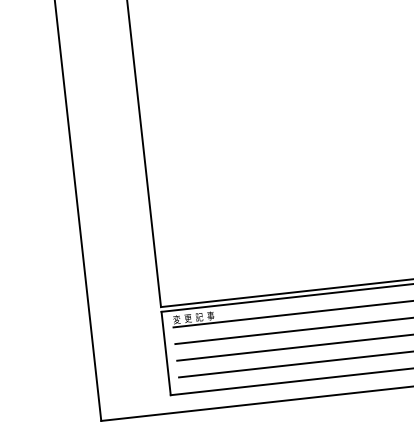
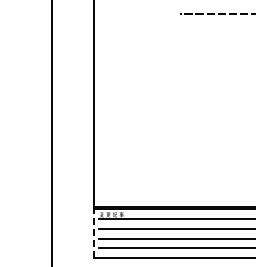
line: (166, 353) -> (93, 233), solid -> dashed

